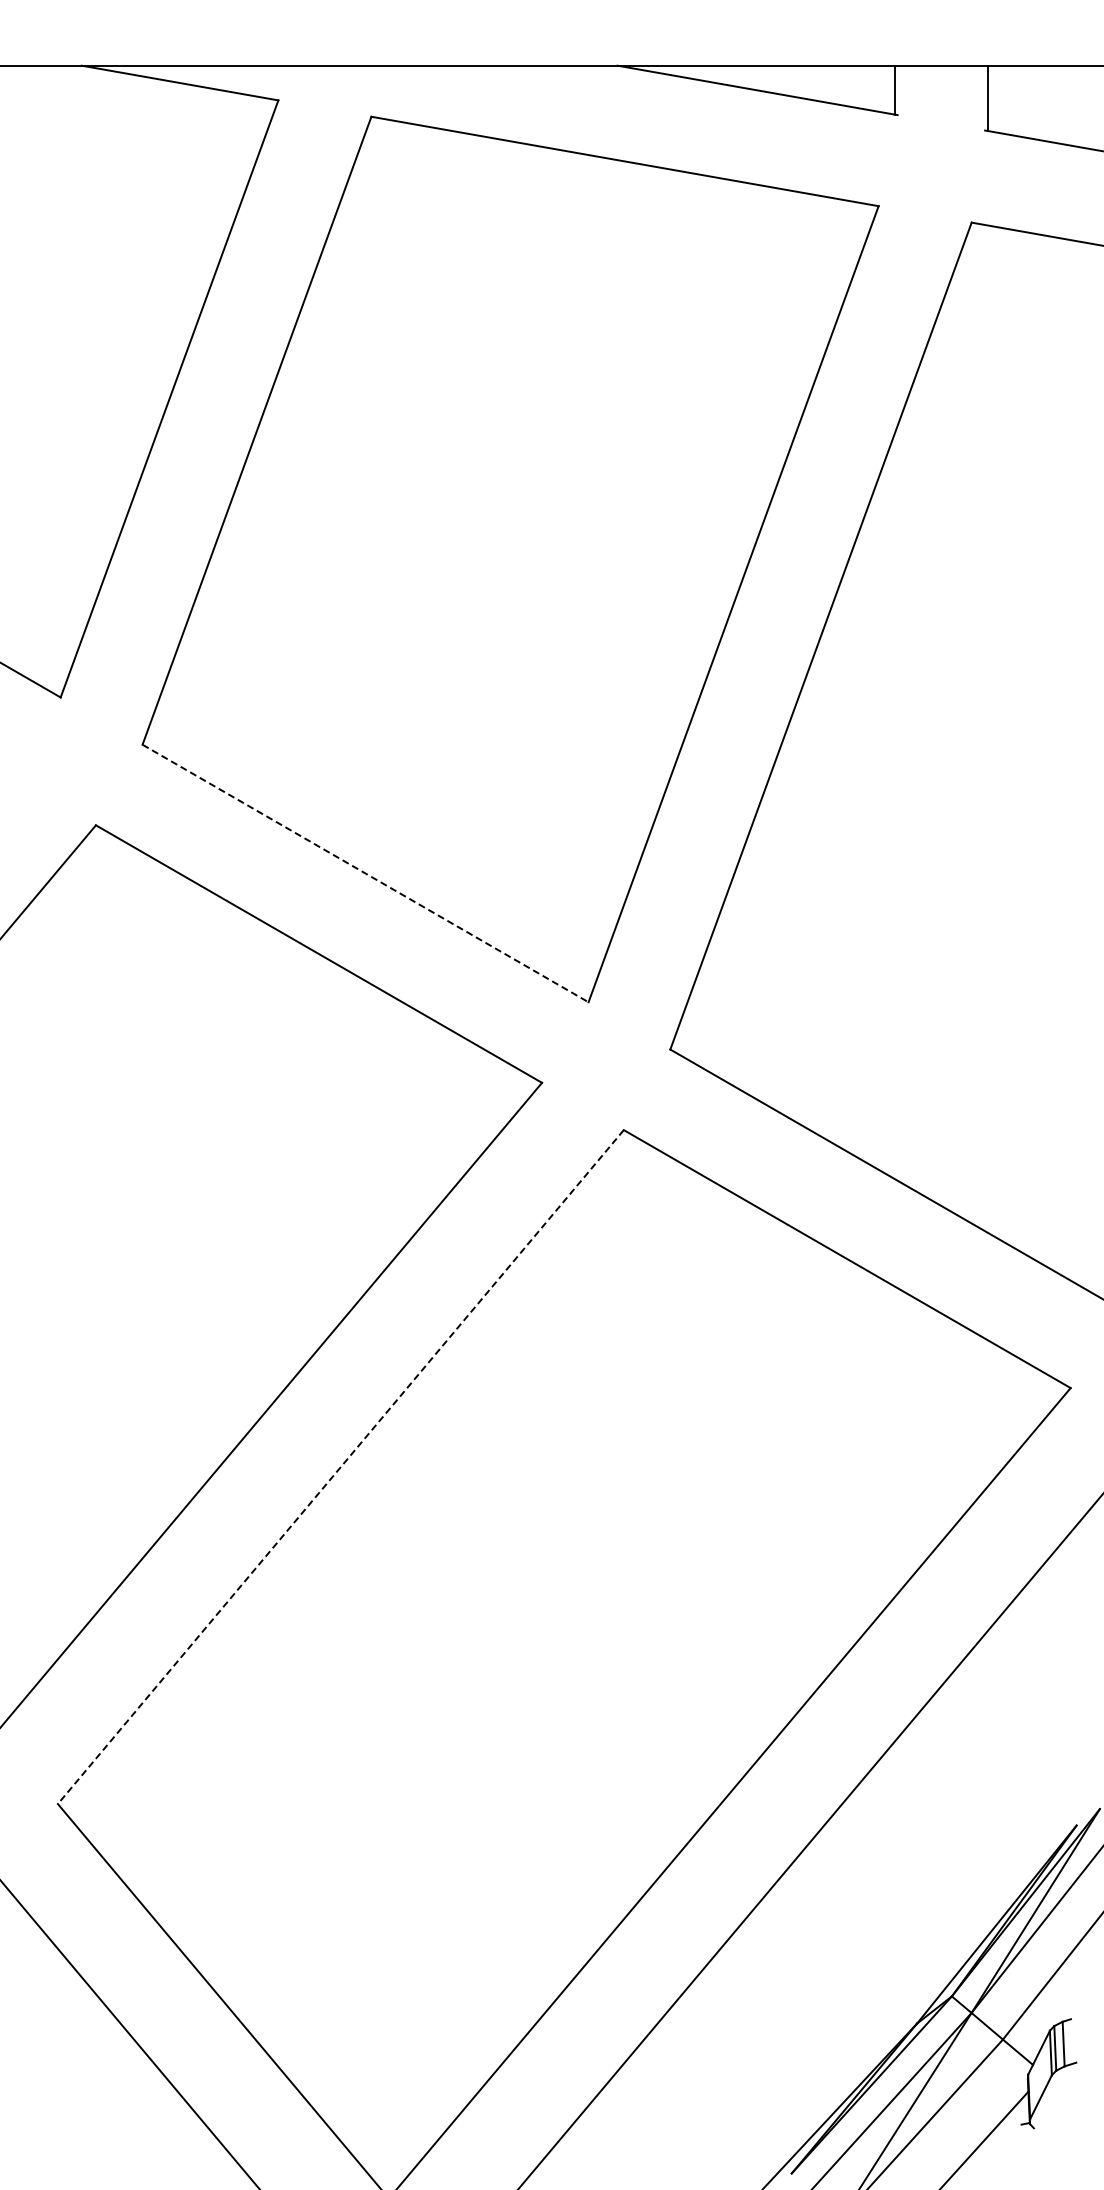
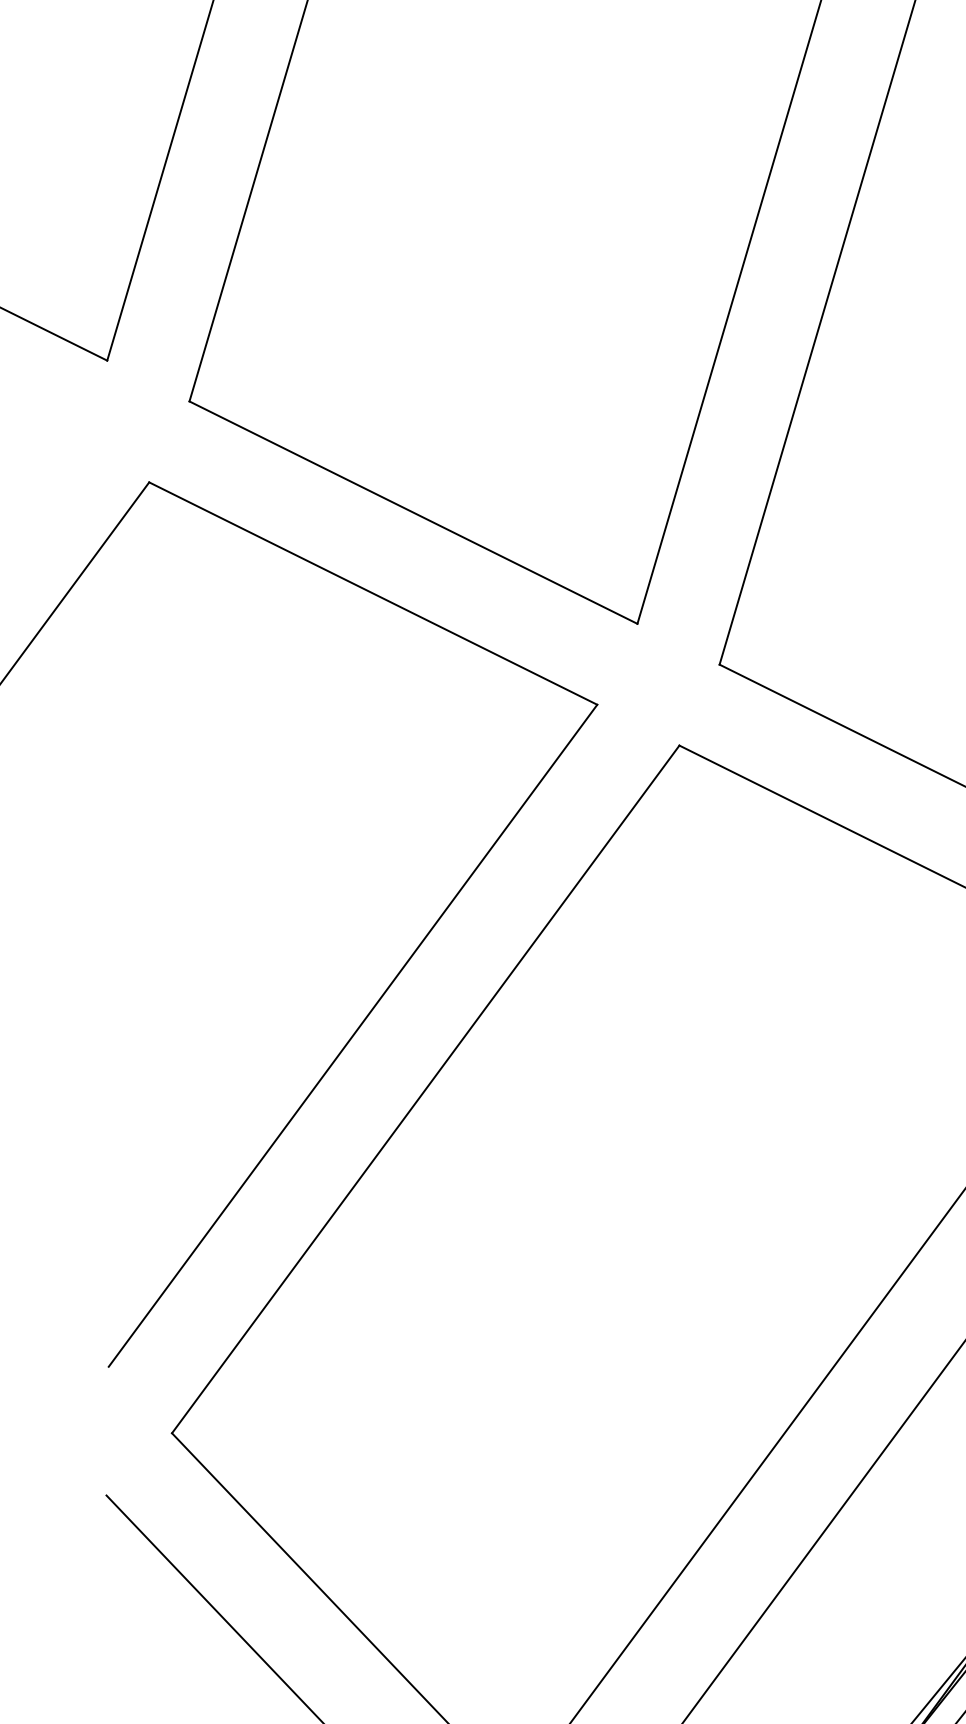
line: (365, 873) -> (413, 512), dashed -> solid
line: (340, 1467) -> (425, 1089), dashed -> solid

